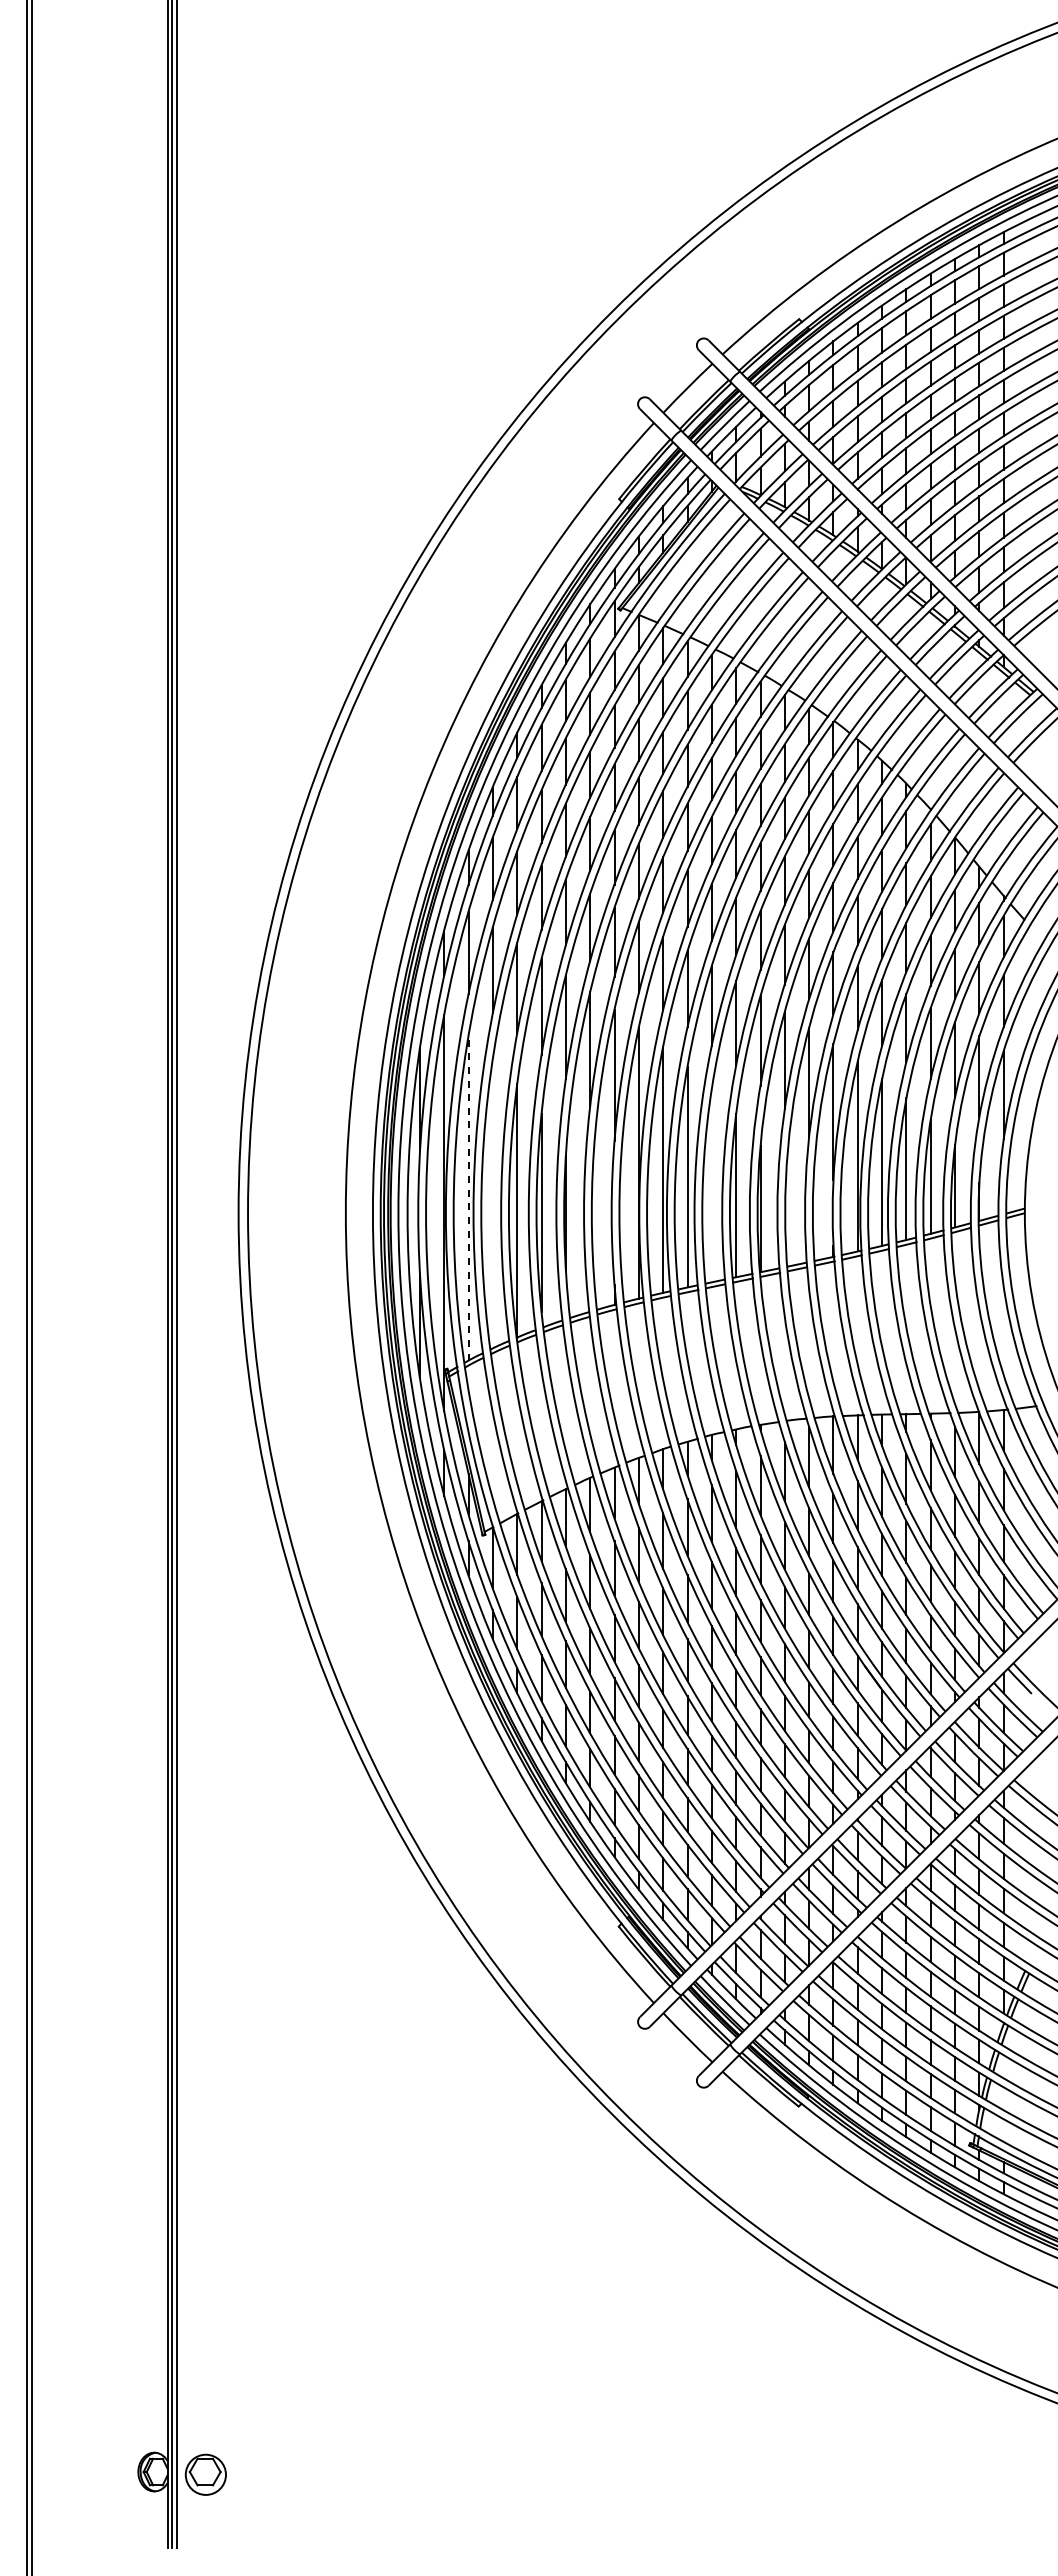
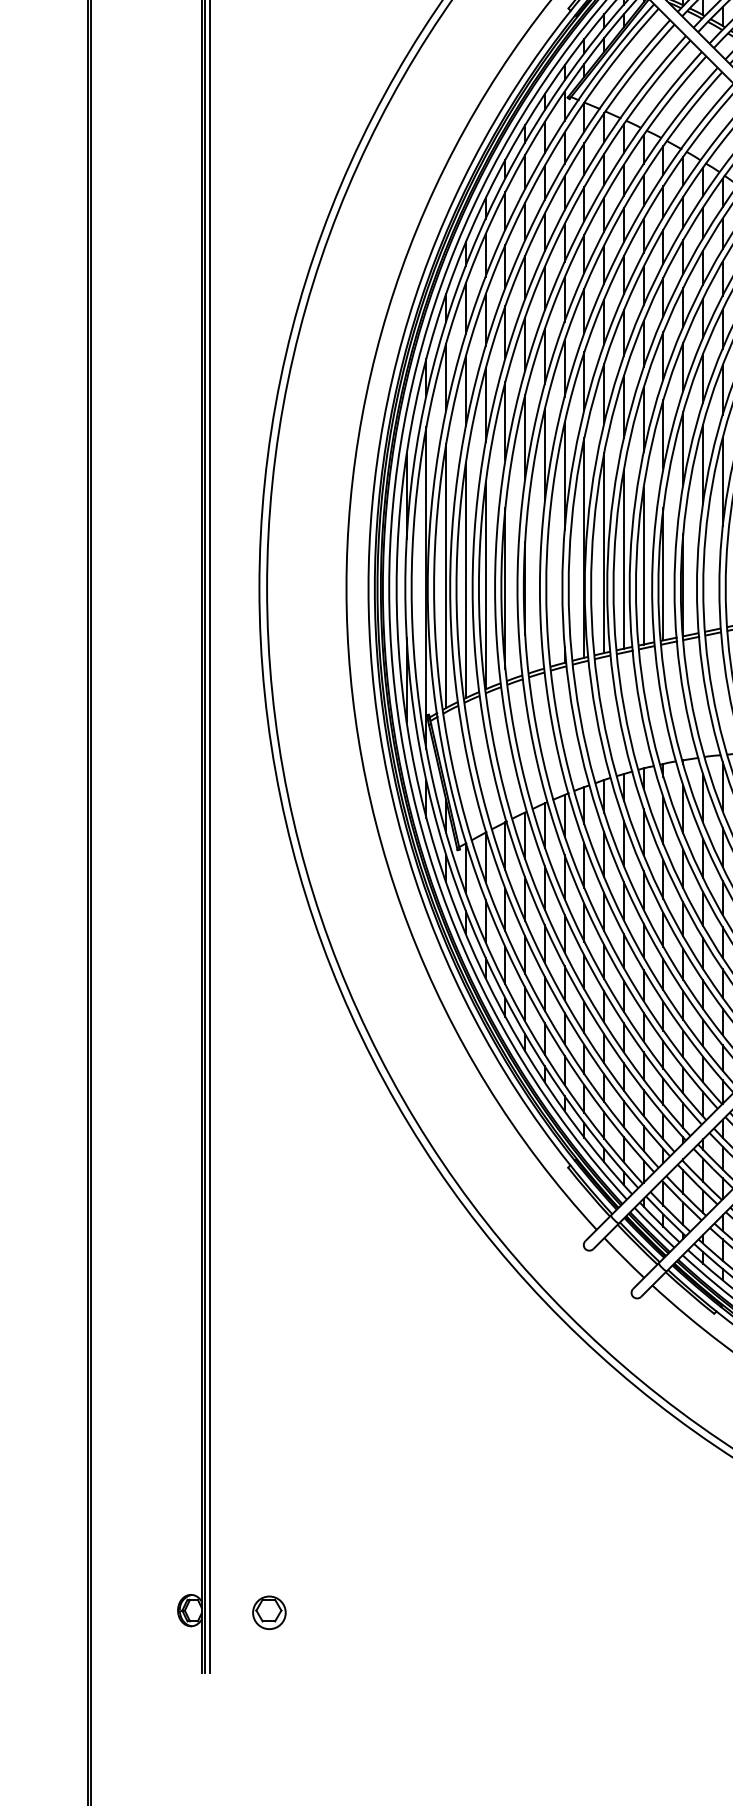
line: (711, 1185) -> (643, 565), added
line: (468, 1197) -> (446, 575), dashed -> solid
line: (492, 1203) -> (465, 580), added
part: (205, 2474) -> (269, 1612), moved

